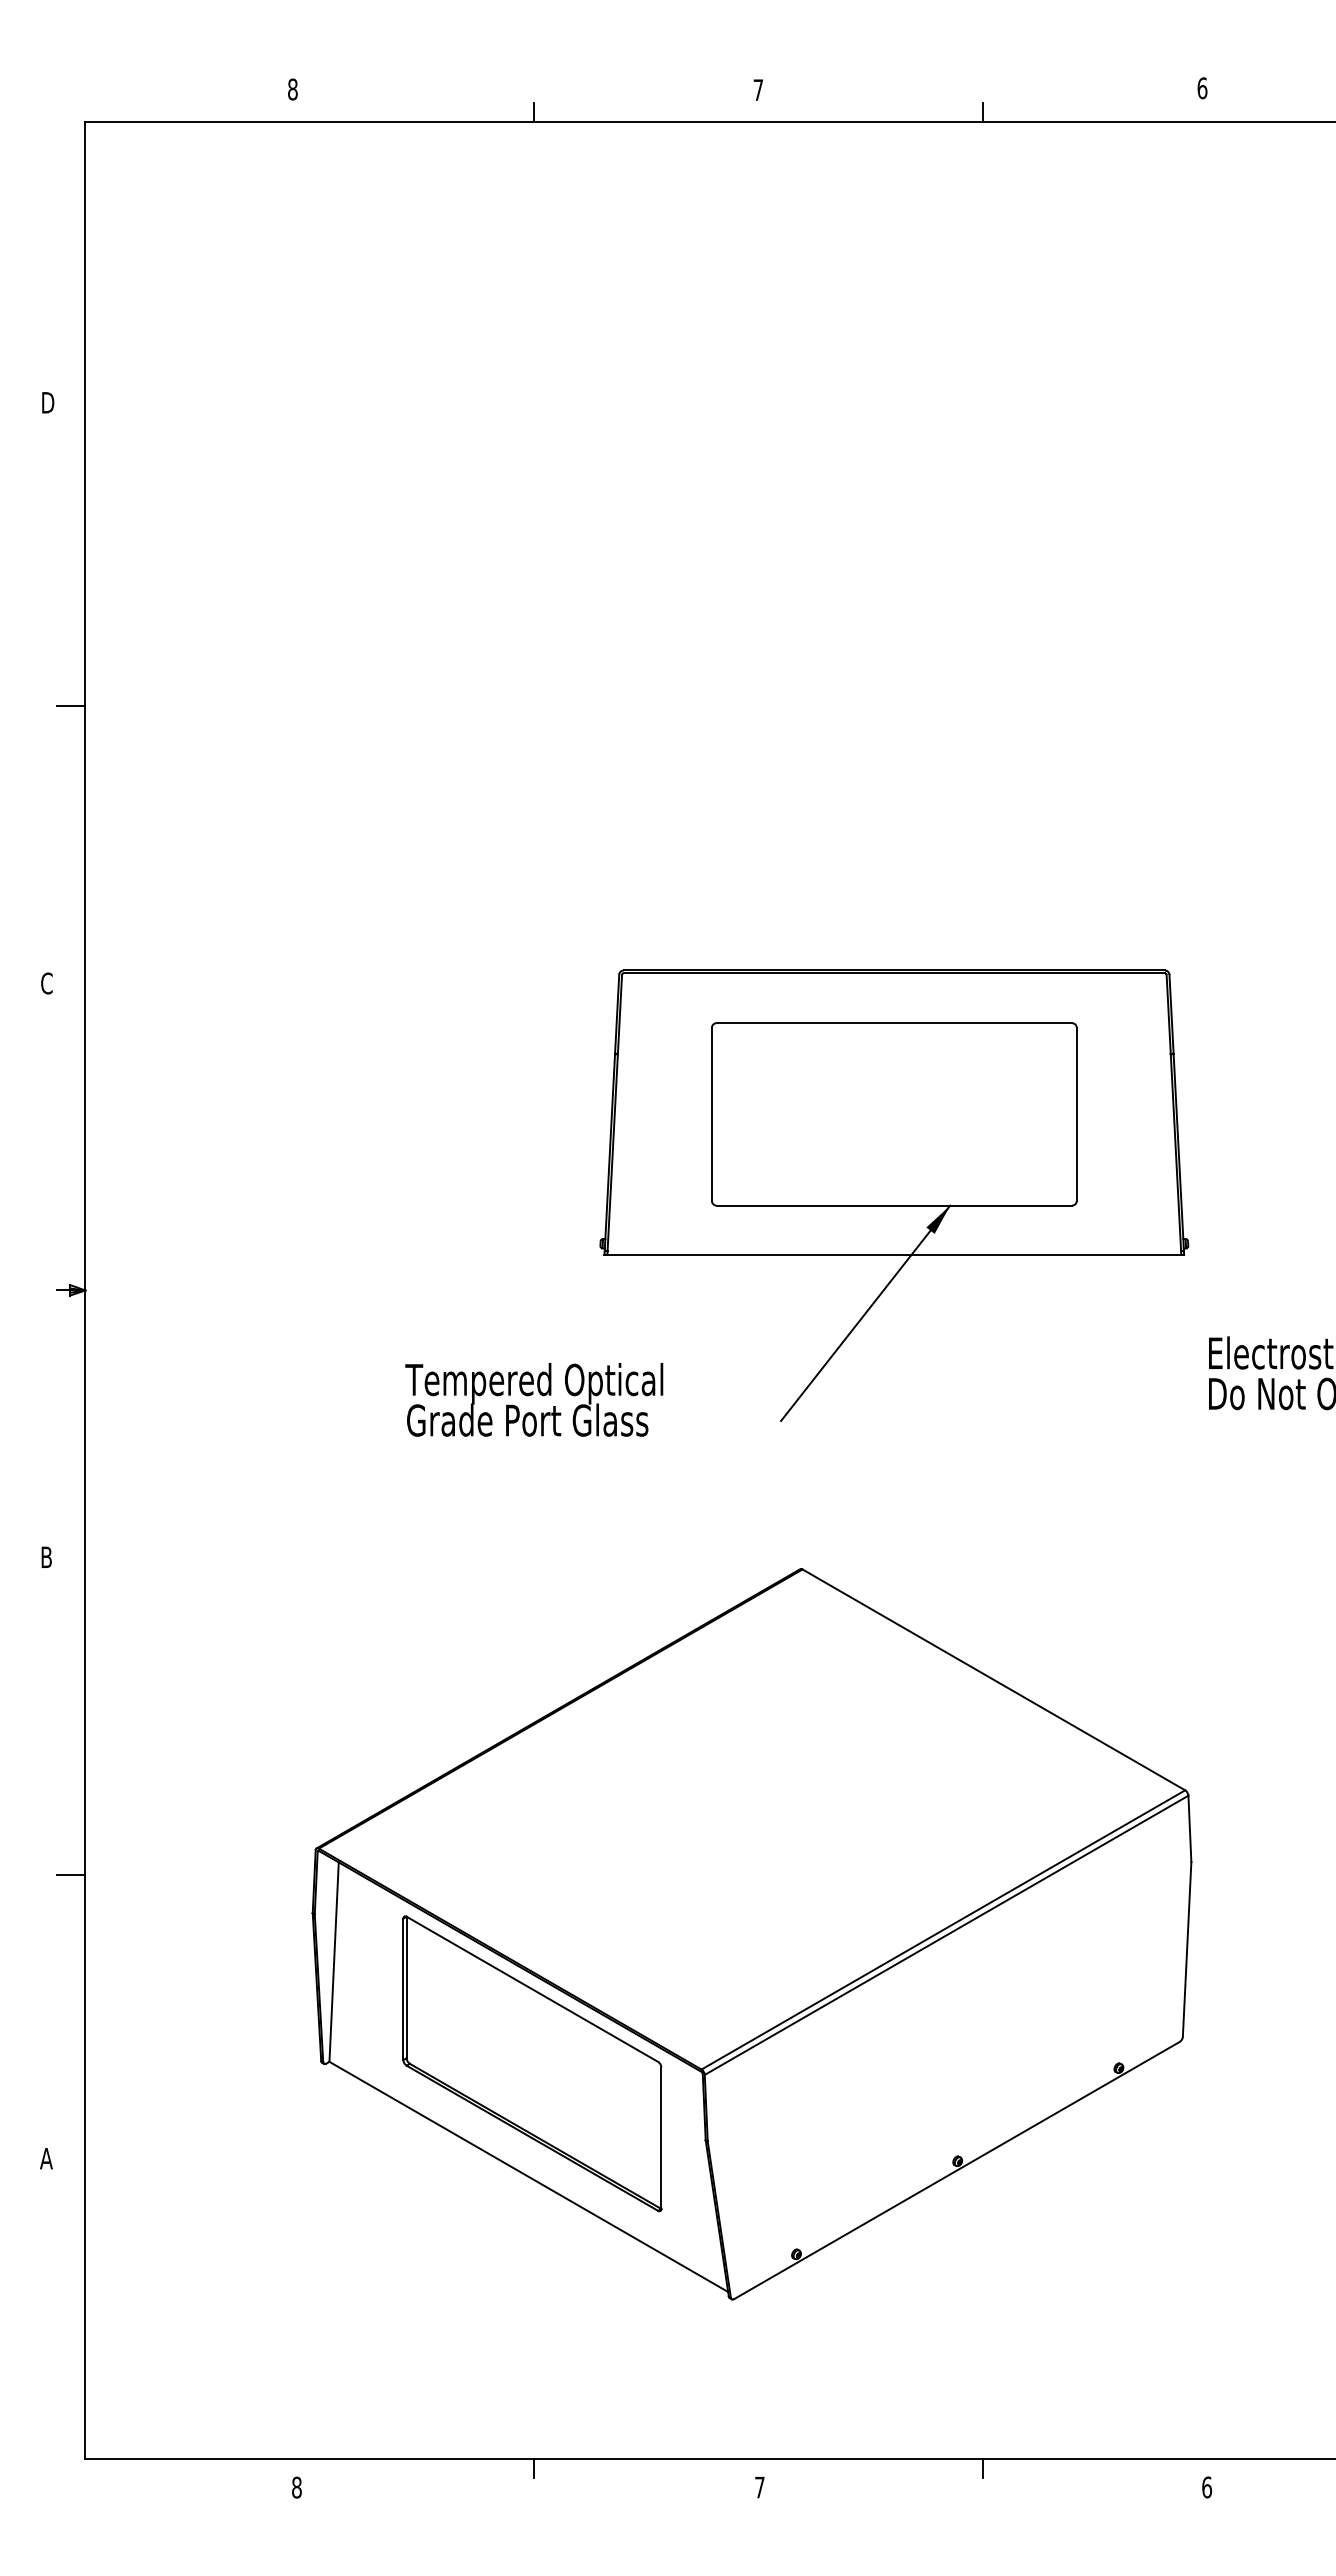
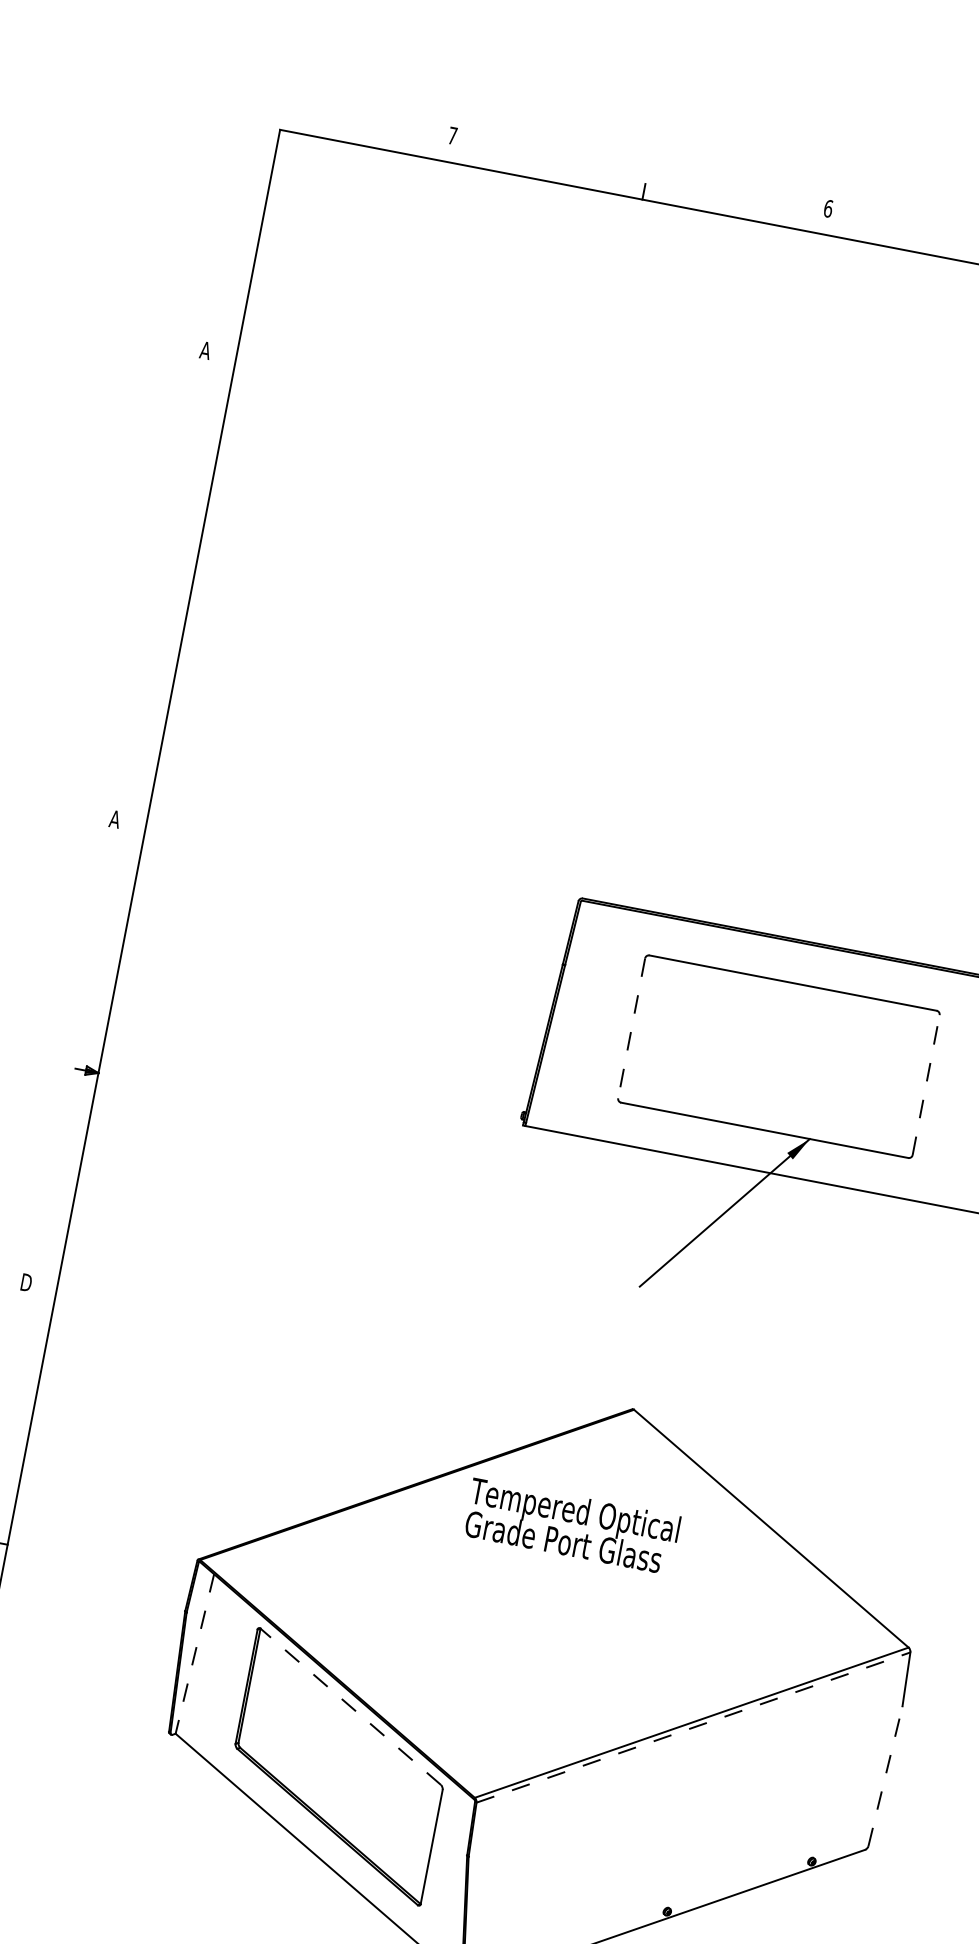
text: (292, 89) -> (452, 135), 8 -> 7
text: (758, 90) -> (828, 209), 7 -> 6
text: (47, 402) -> (205, 350), D -> A
line: (70, 706) -> (177, 599), removed
text: (46, 983) -> (114, 819), C -> A
line: (711, 1114) -> (631, 1028), solid -> dashed
line: (1076, 1114) -> (925, 1085), solid -> dashed
text: (534, 1399) -> (572, 1526), moved
text: (48, 1557) -> (27, 1282), B -> D
line: (947, 1935) -> (694, 1727), solid -> dashed
line: (1187, 1948) -> (885, 1775), solid -> dashed
line: (334, 1962) -> (195, 1654), solid -> dashed
line: (531, 1989) -> (349, 1706), solid -> dashed

